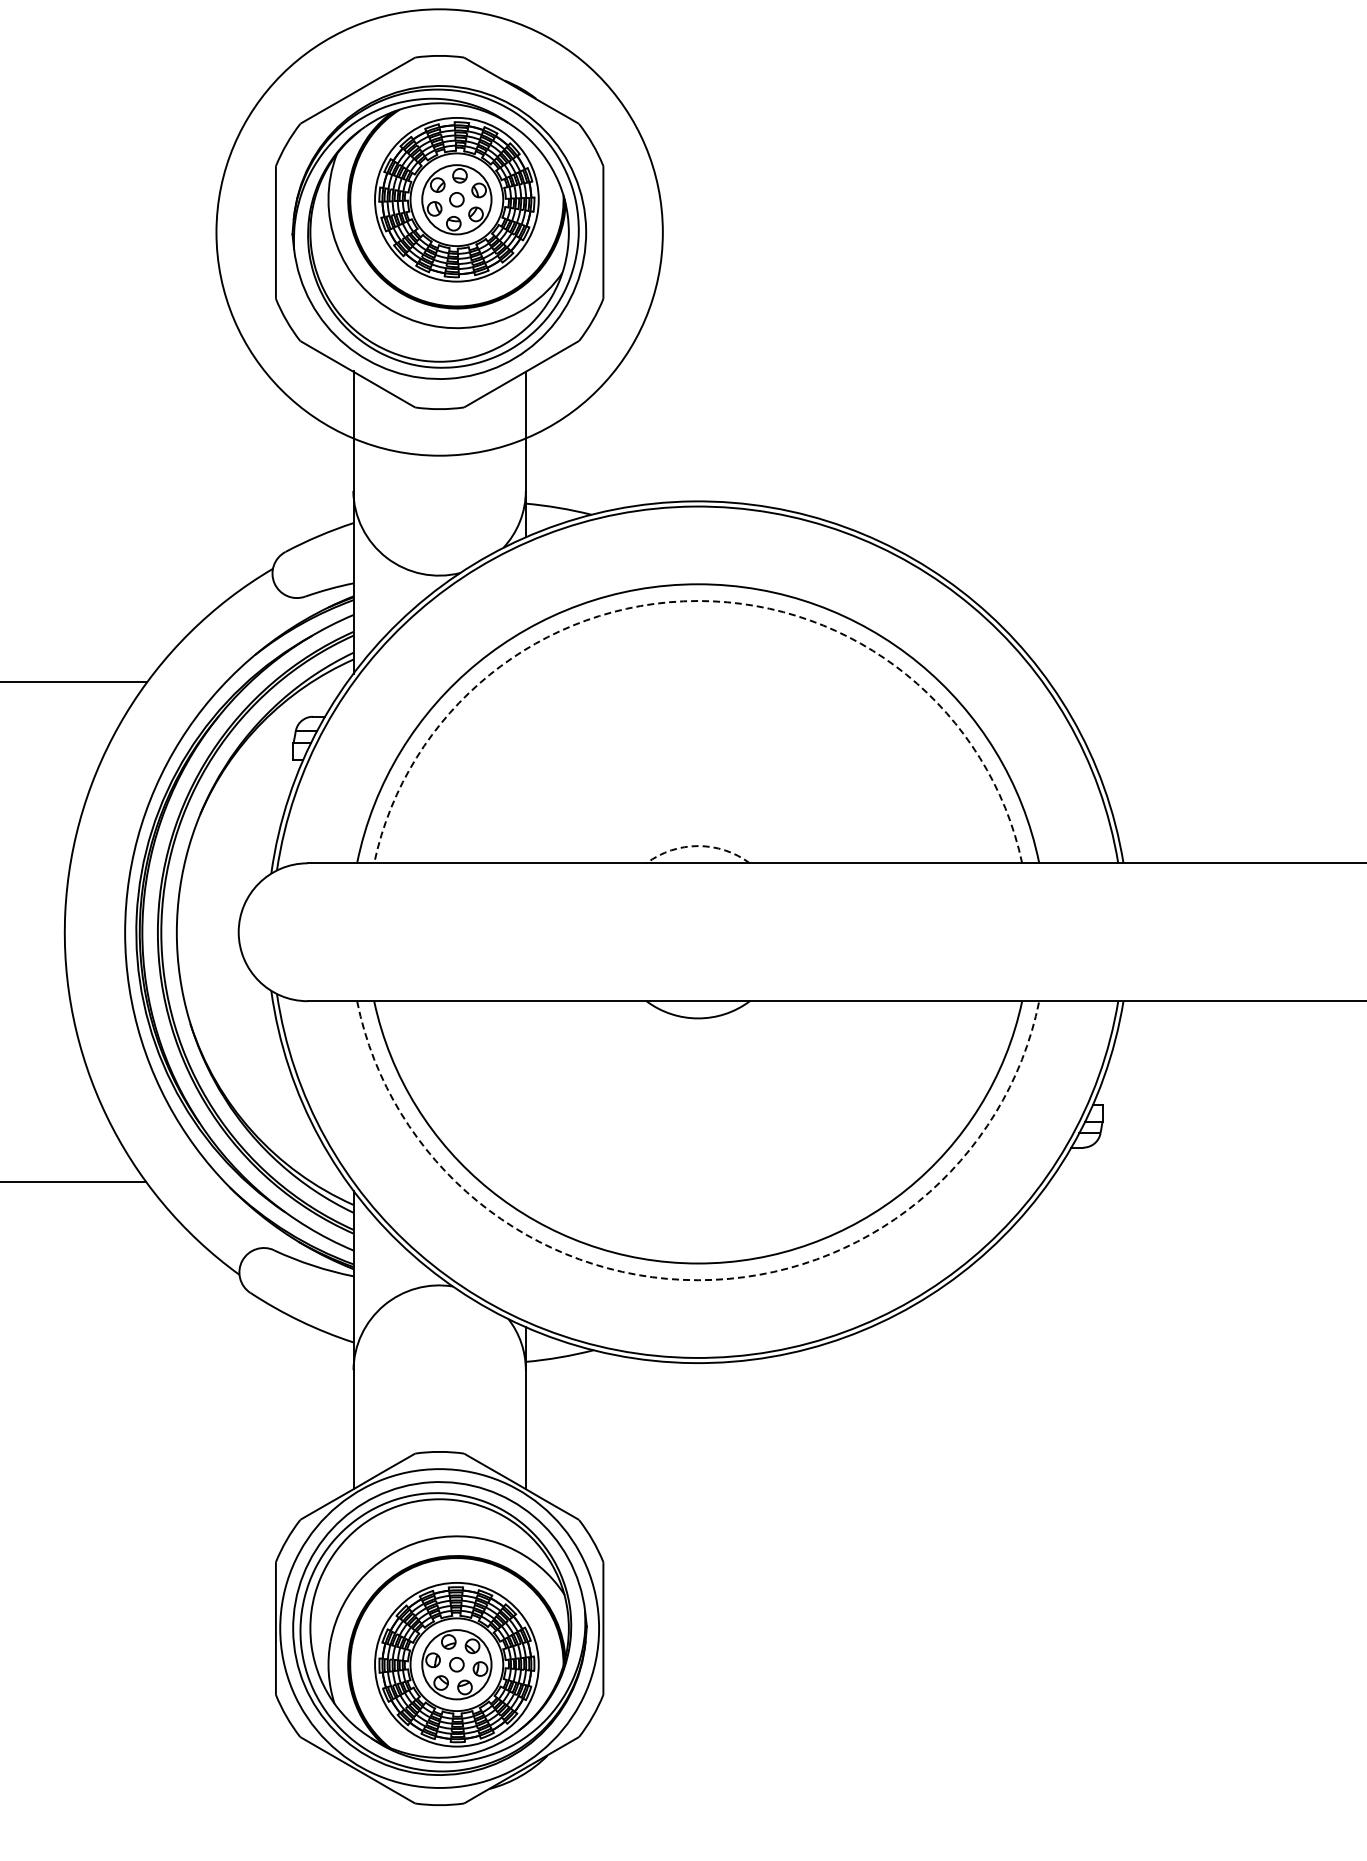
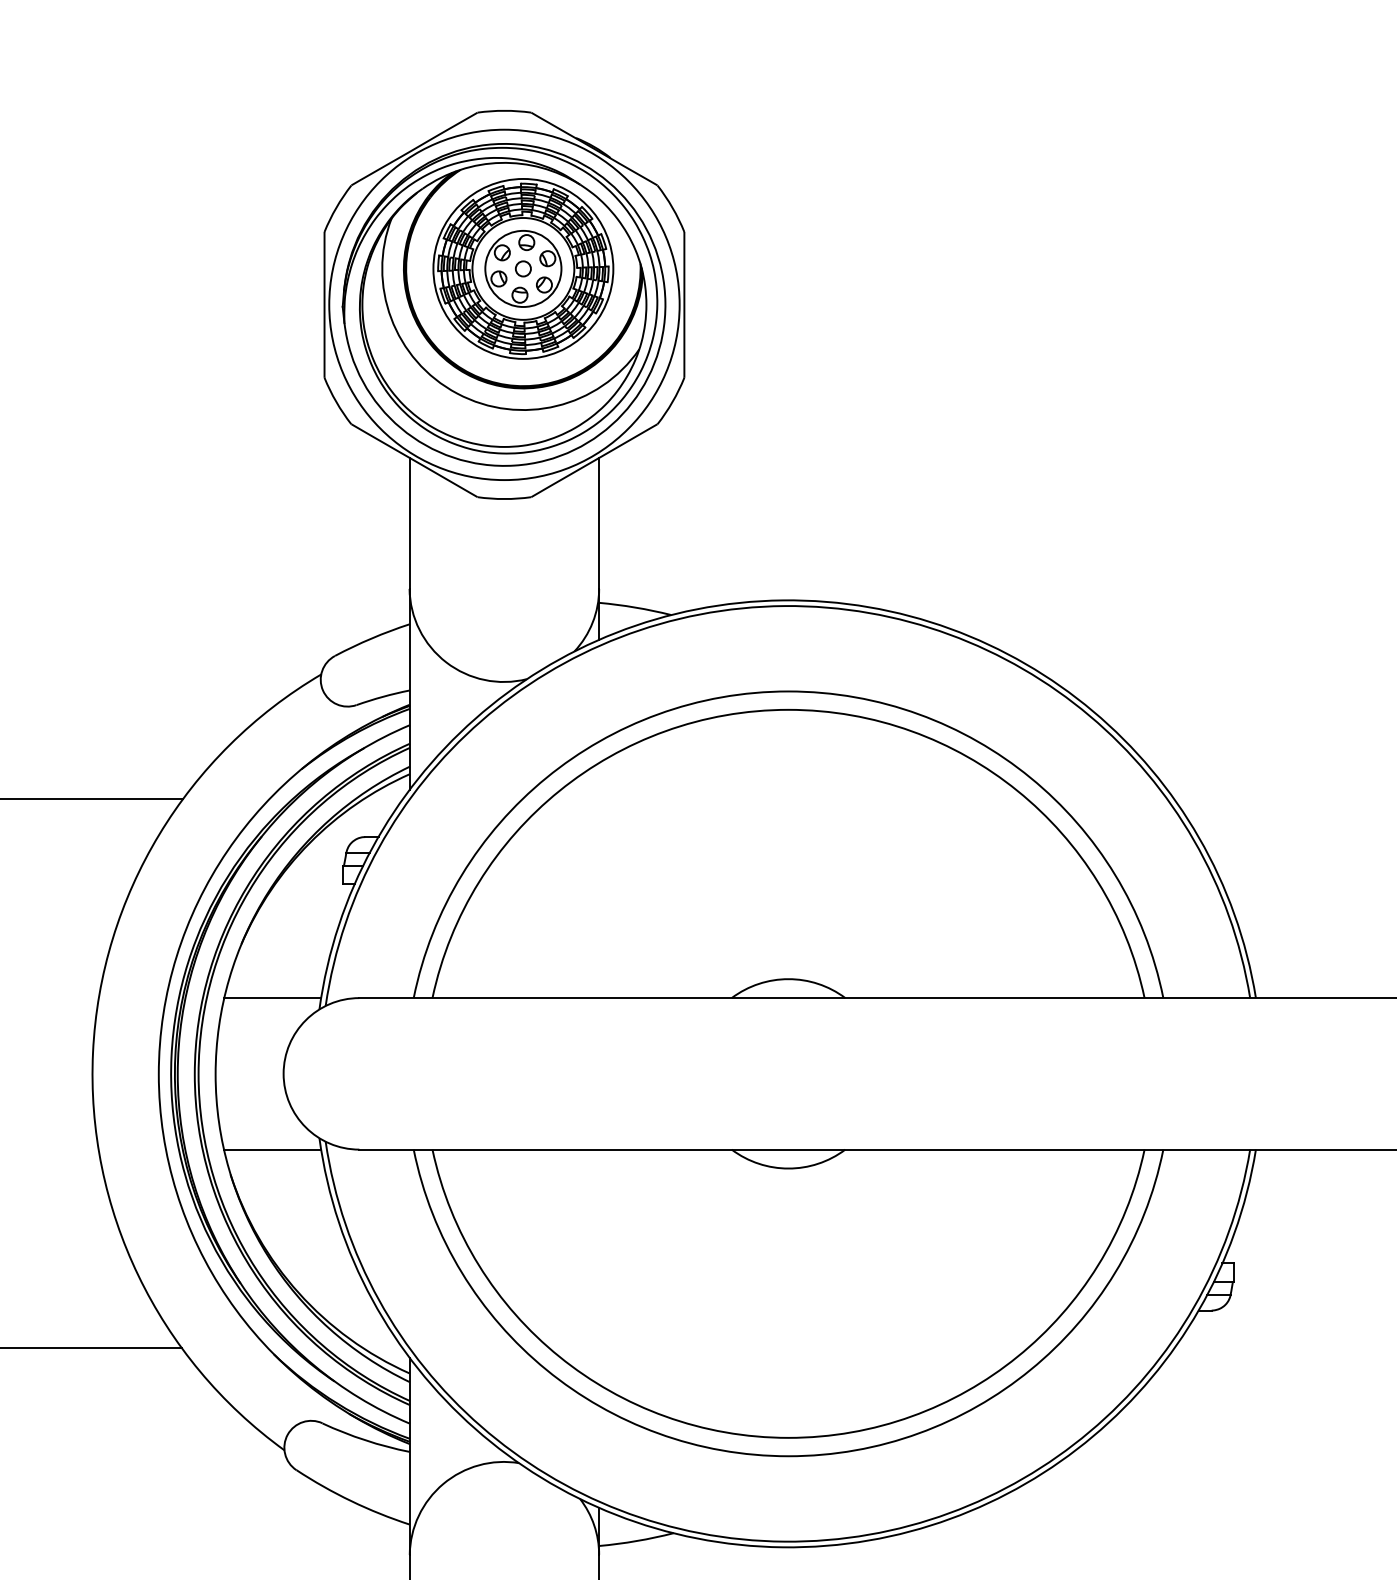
circle: (439, 232) -> (504, 304), size x0.71
arc: (698, 601) -> (788, 710), dashed -> solid
arc: (698, 846) -> (788, 979), dashed -> solid
line: (228, 863) -> (272, 998), added
line: (228, 1001) -> (272, 1149), added
arc: (698, 1280) -> (788, 1456), dashed -> solid

